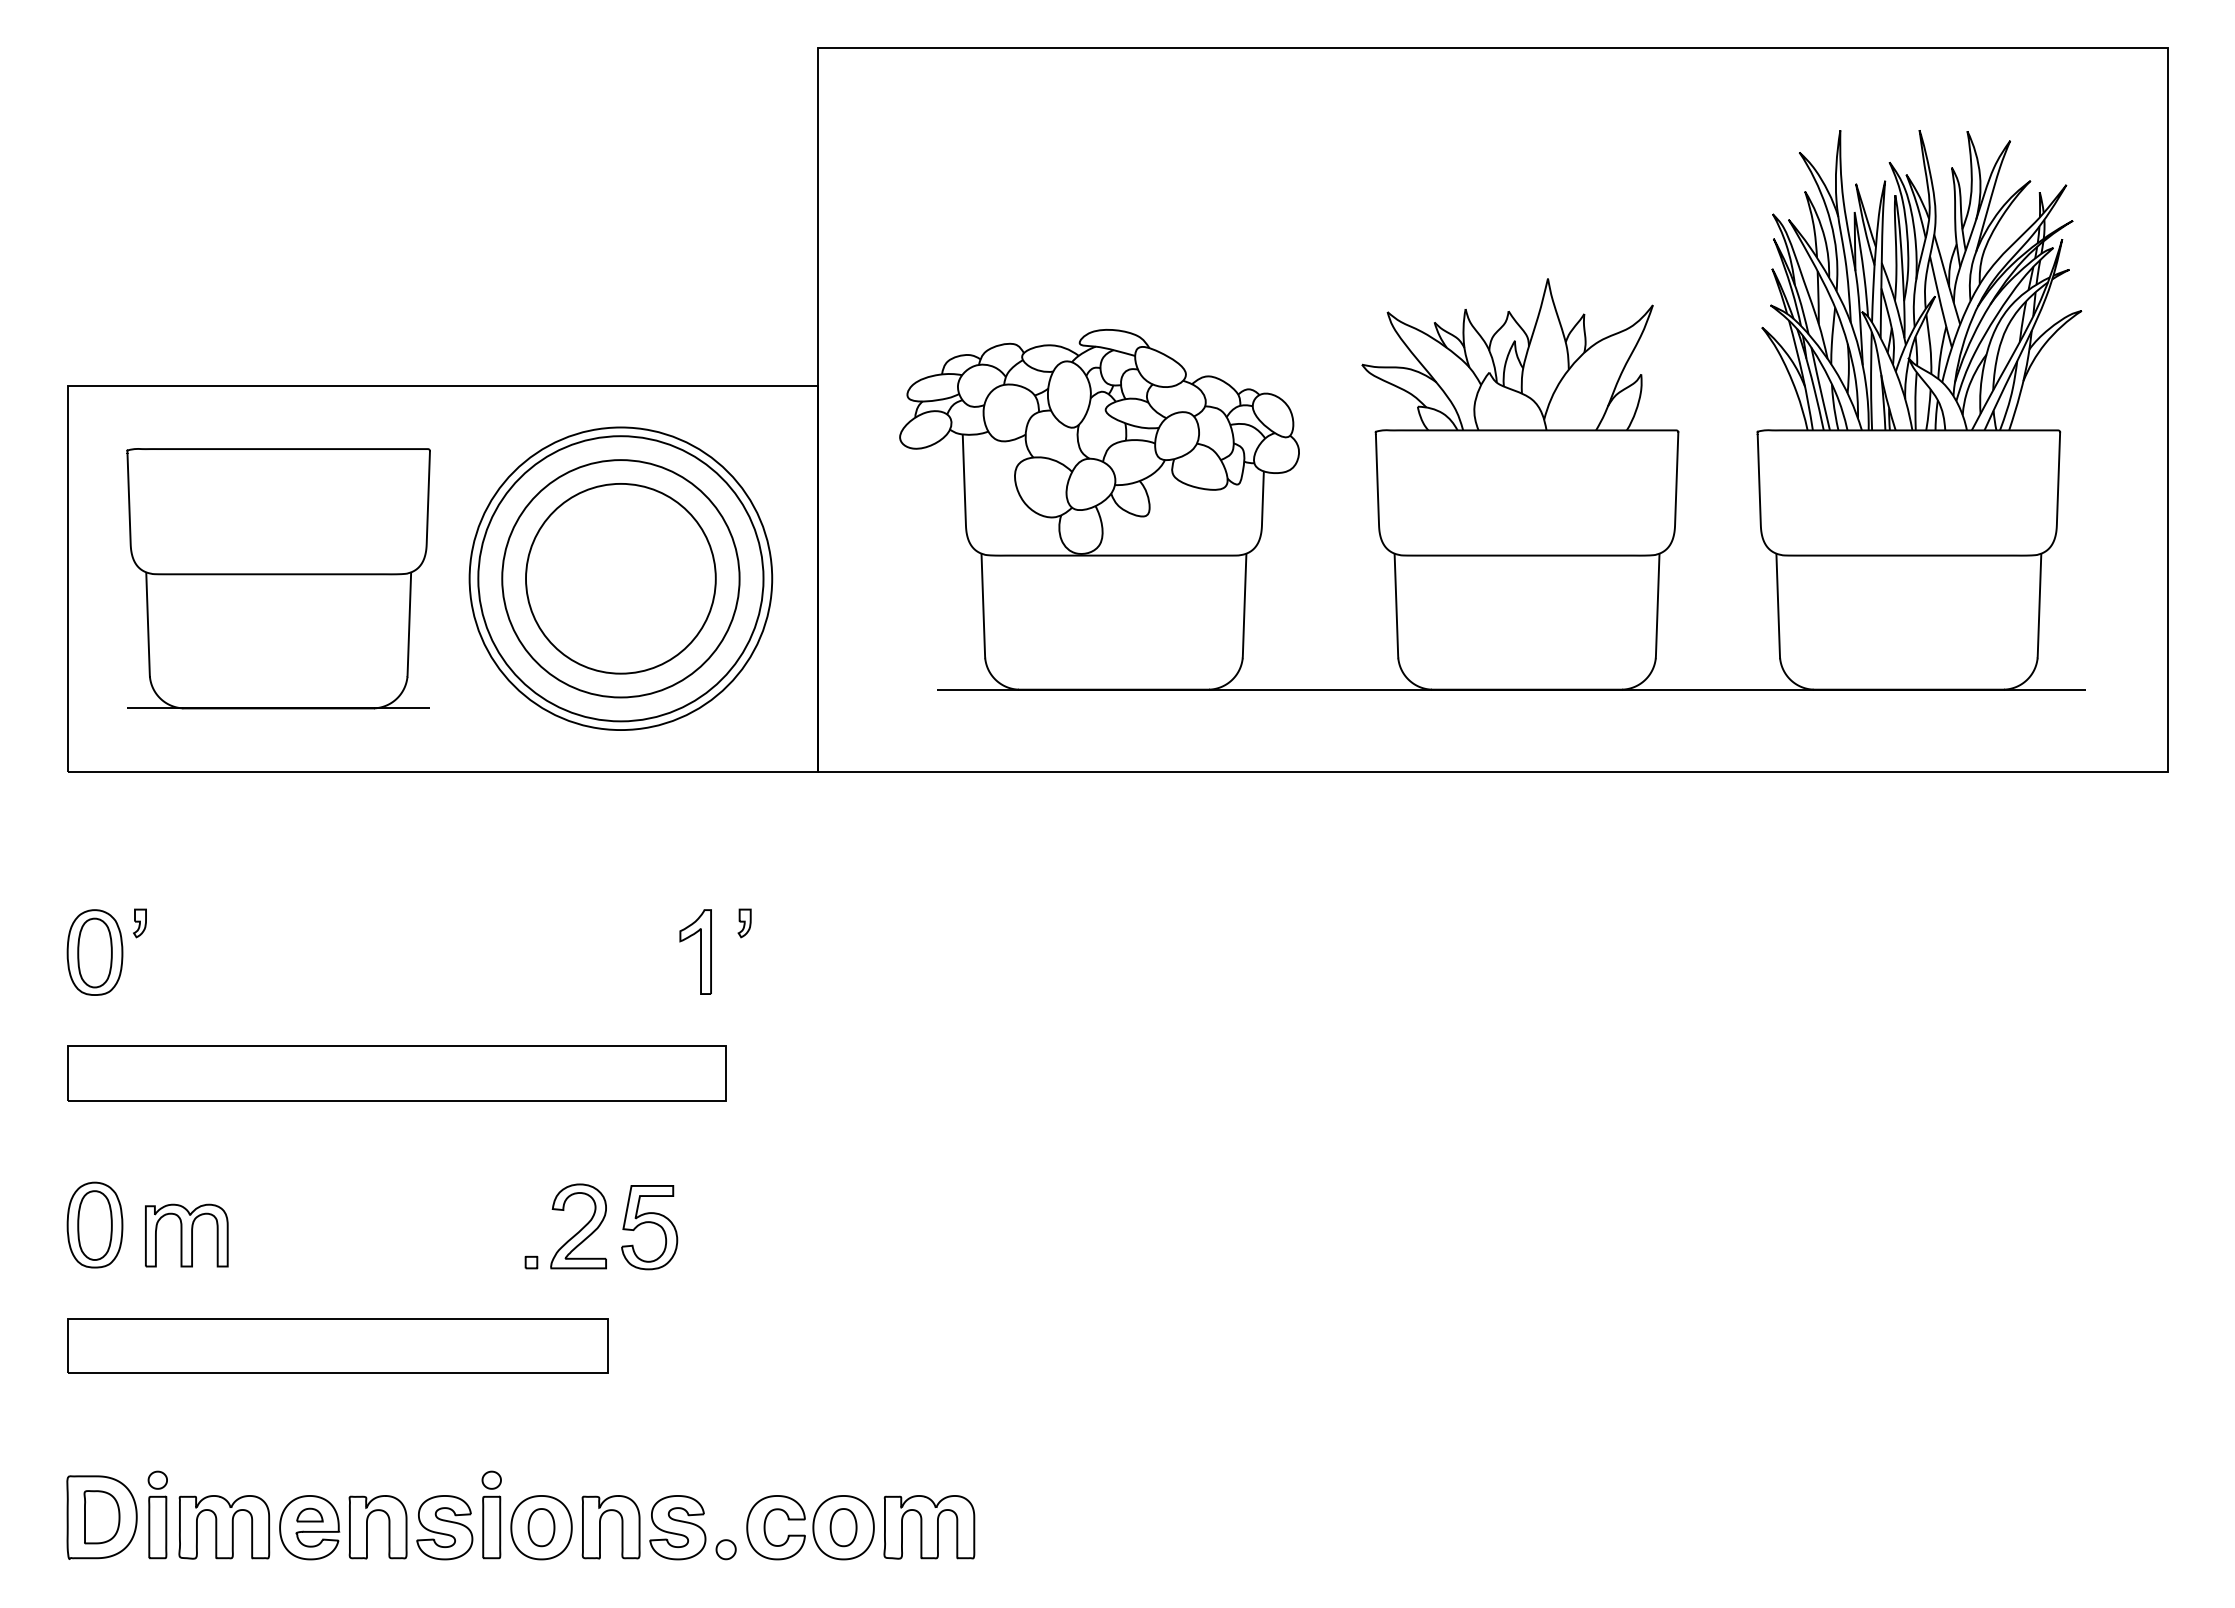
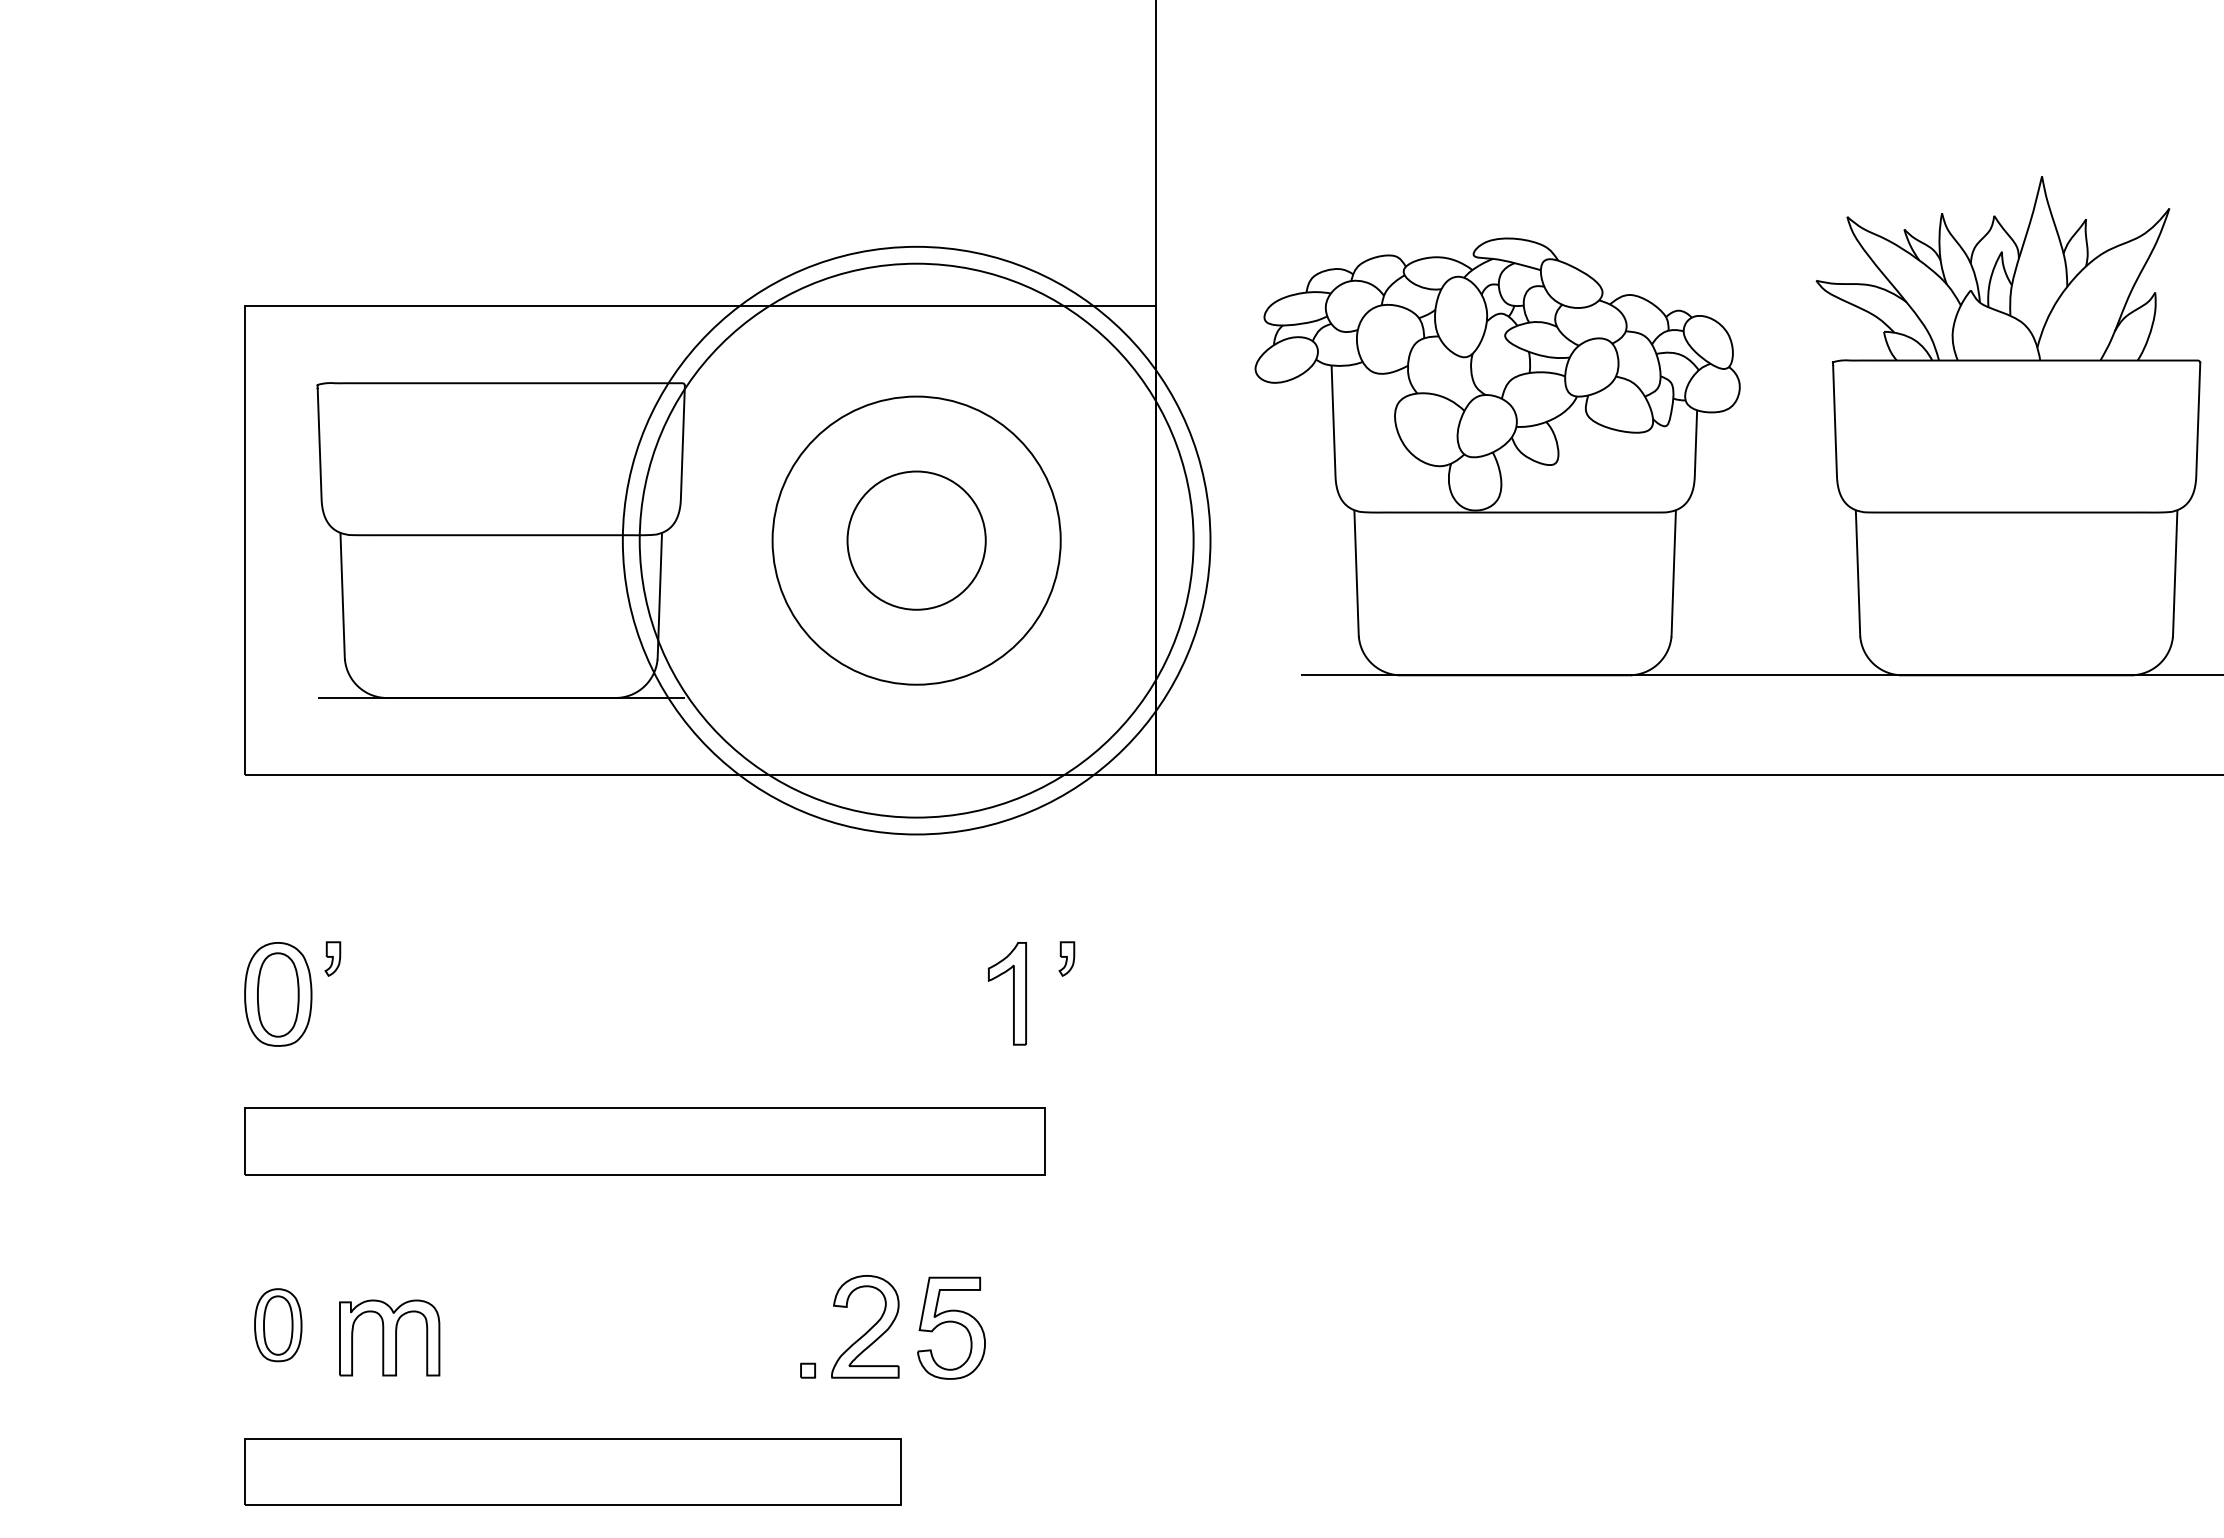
circle: (620, 578) -> (916, 540), size x0.6
circle: (620, 578) -> (916, 540), size x1.6
circle: (620, 578) -> (916, 540), size x1.6
part: (94, 1224) -> (277, 1324), size x0.7

